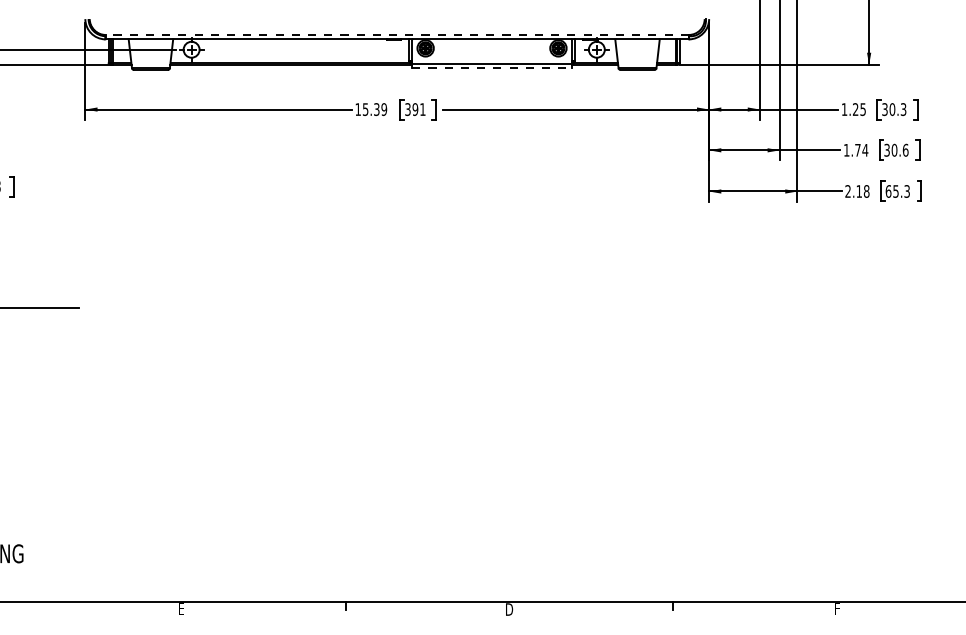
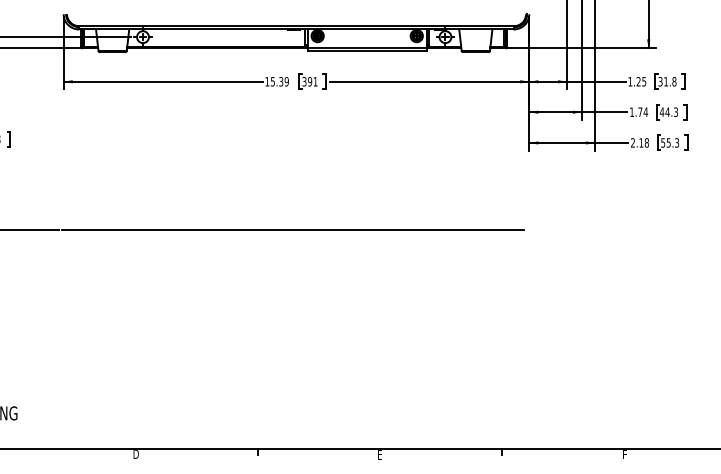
line: (397, 34) -> (296, 25), dashed -> solid
line: (492, 68) -> (367, 51), dashed -> solid
text: (897, 109) -> (669, 81), 30.3 -> 31.8
text: (896, 149) -> (669, 111), 30.6 -> 44.3
text: (888, 191) -> (663, 142), 65.3 -> 55.3
line: (391, 308) -> (292, 230), added
text: (183, 608) -> (136, 454), E -> D
text: (509, 609) -> (380, 454), D -> E

